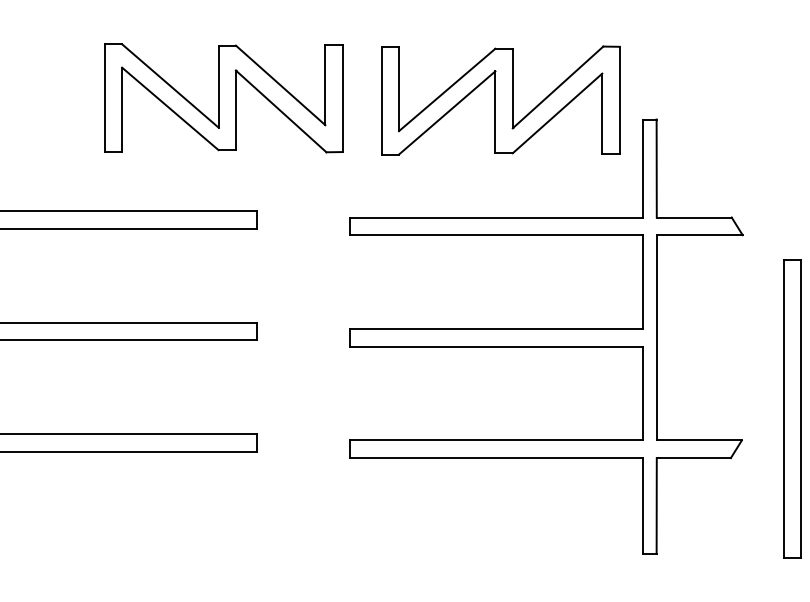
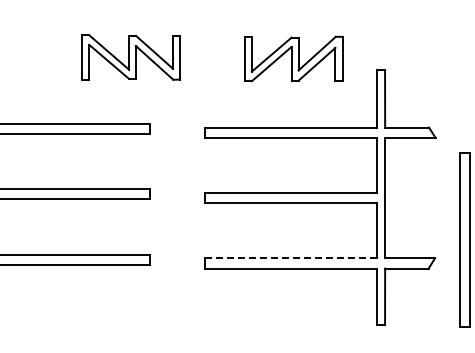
part: (222, 98) -> (130, 57), size x0.7
part: (500, 99) -> (293, 58), size x0.7
line: (497, 440) -> (291, 258), solid -> dashed

